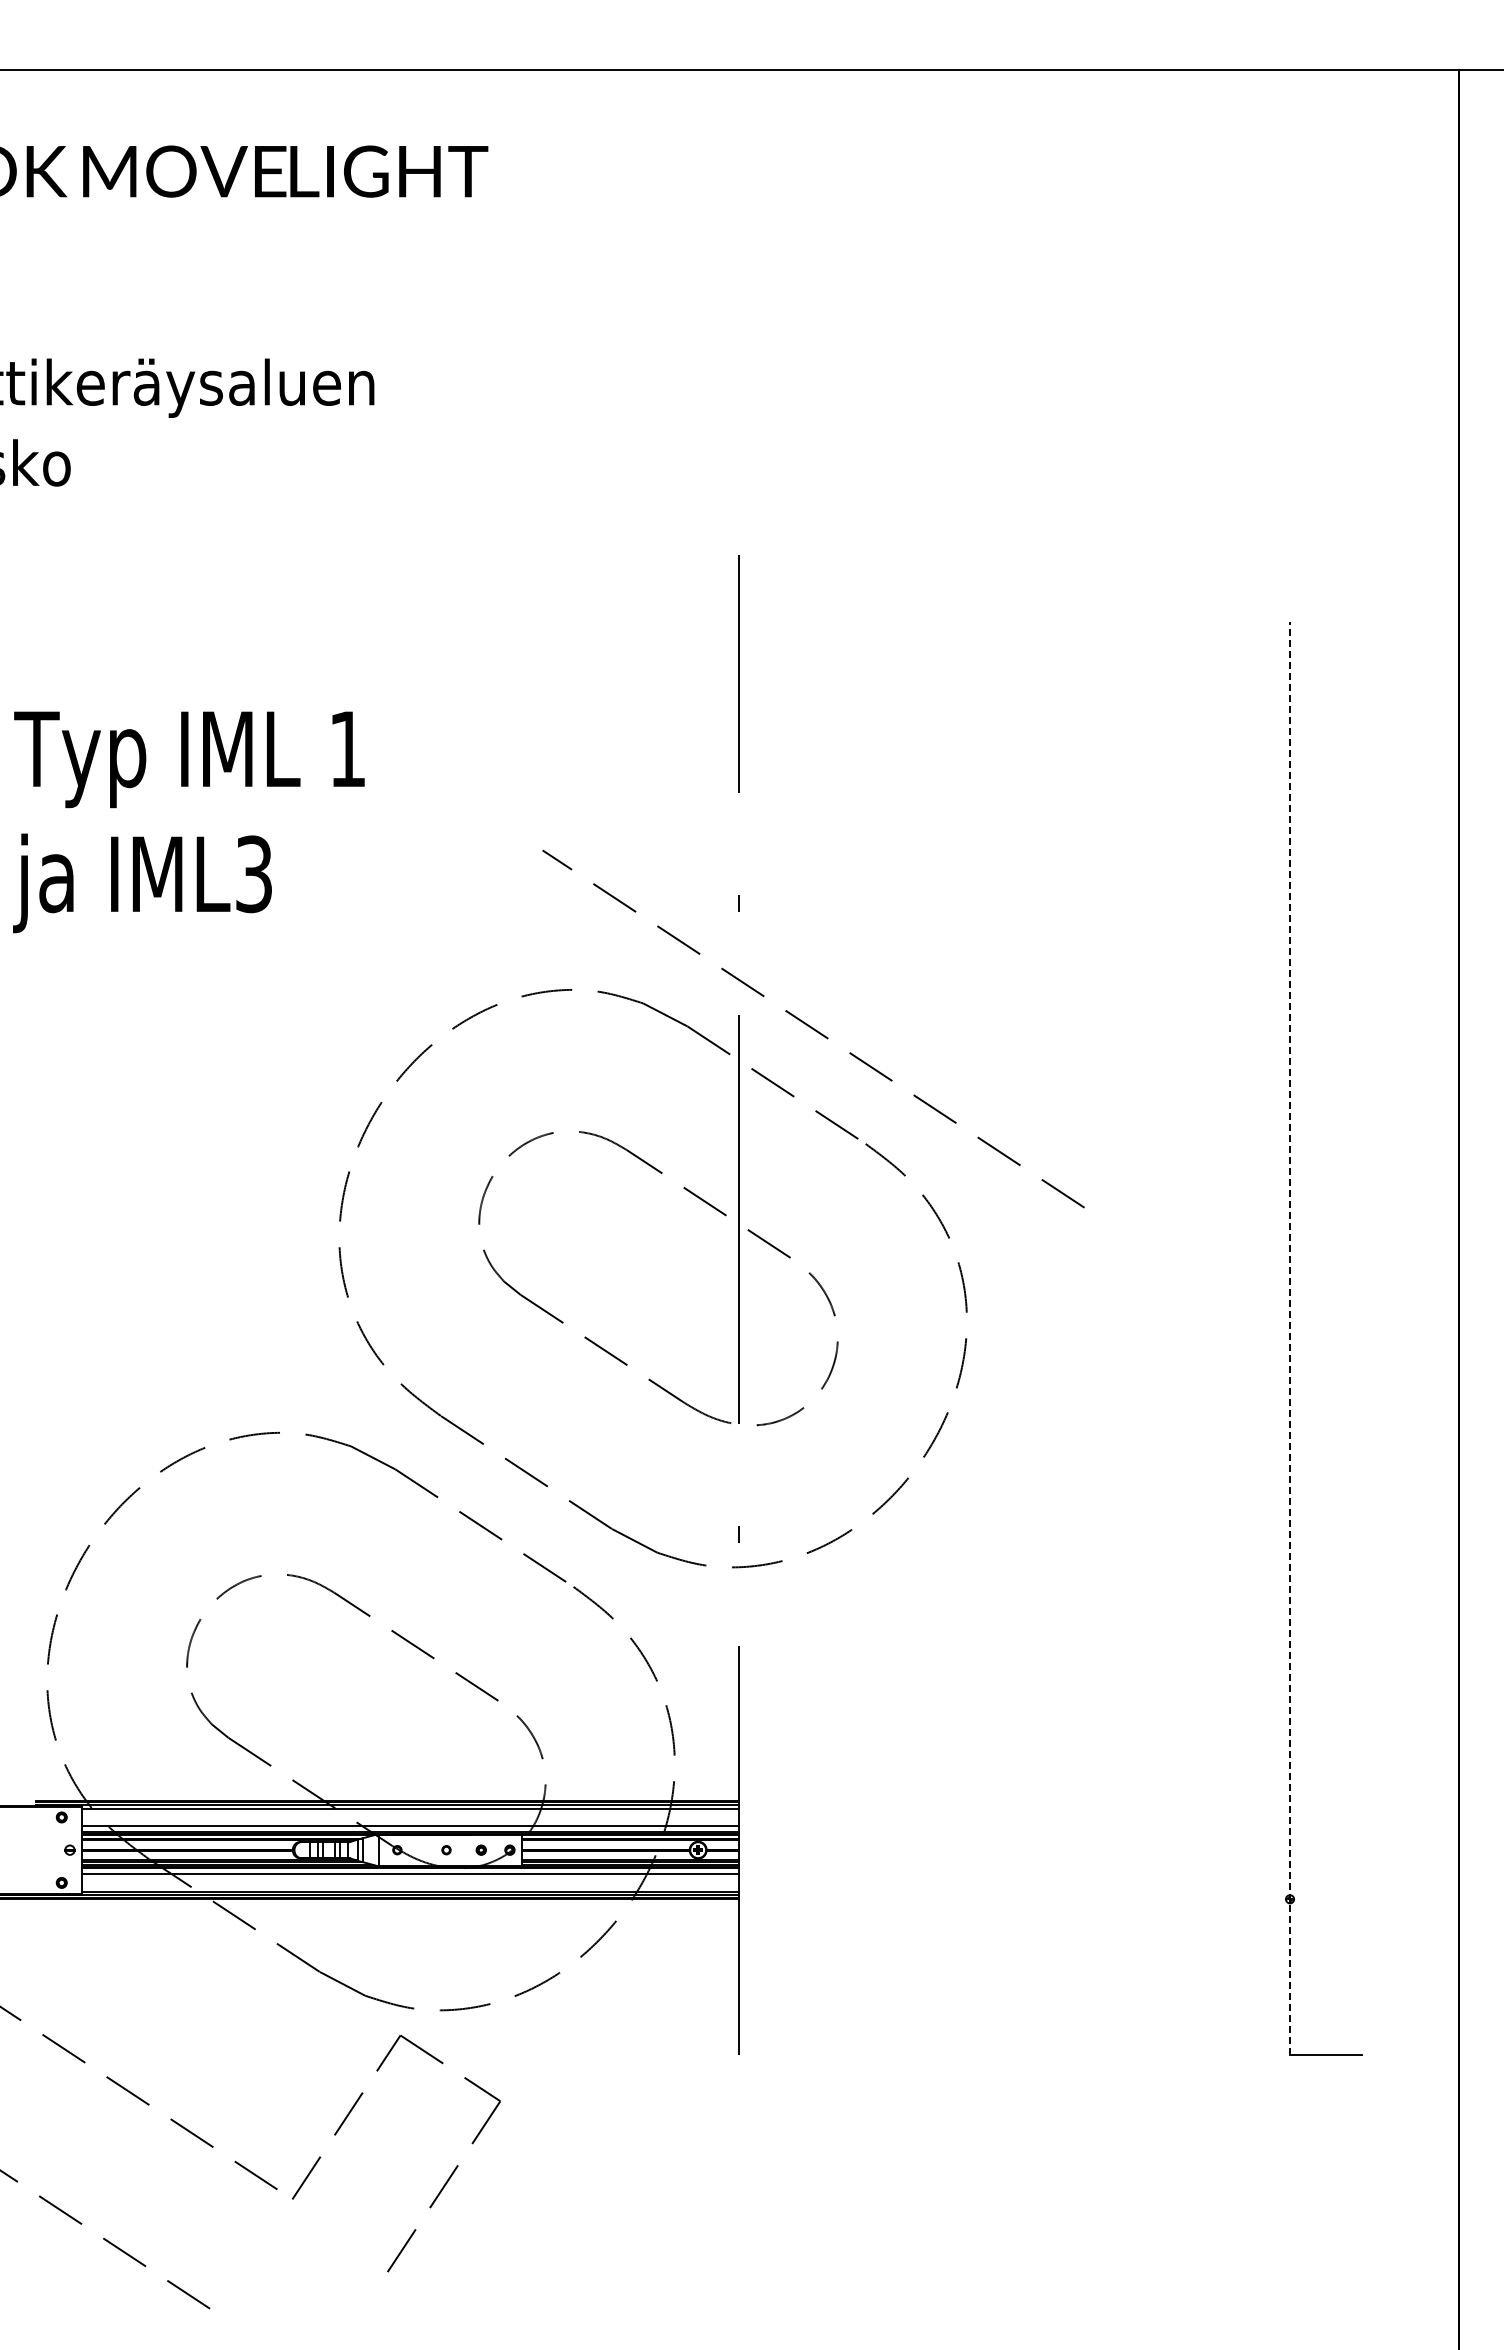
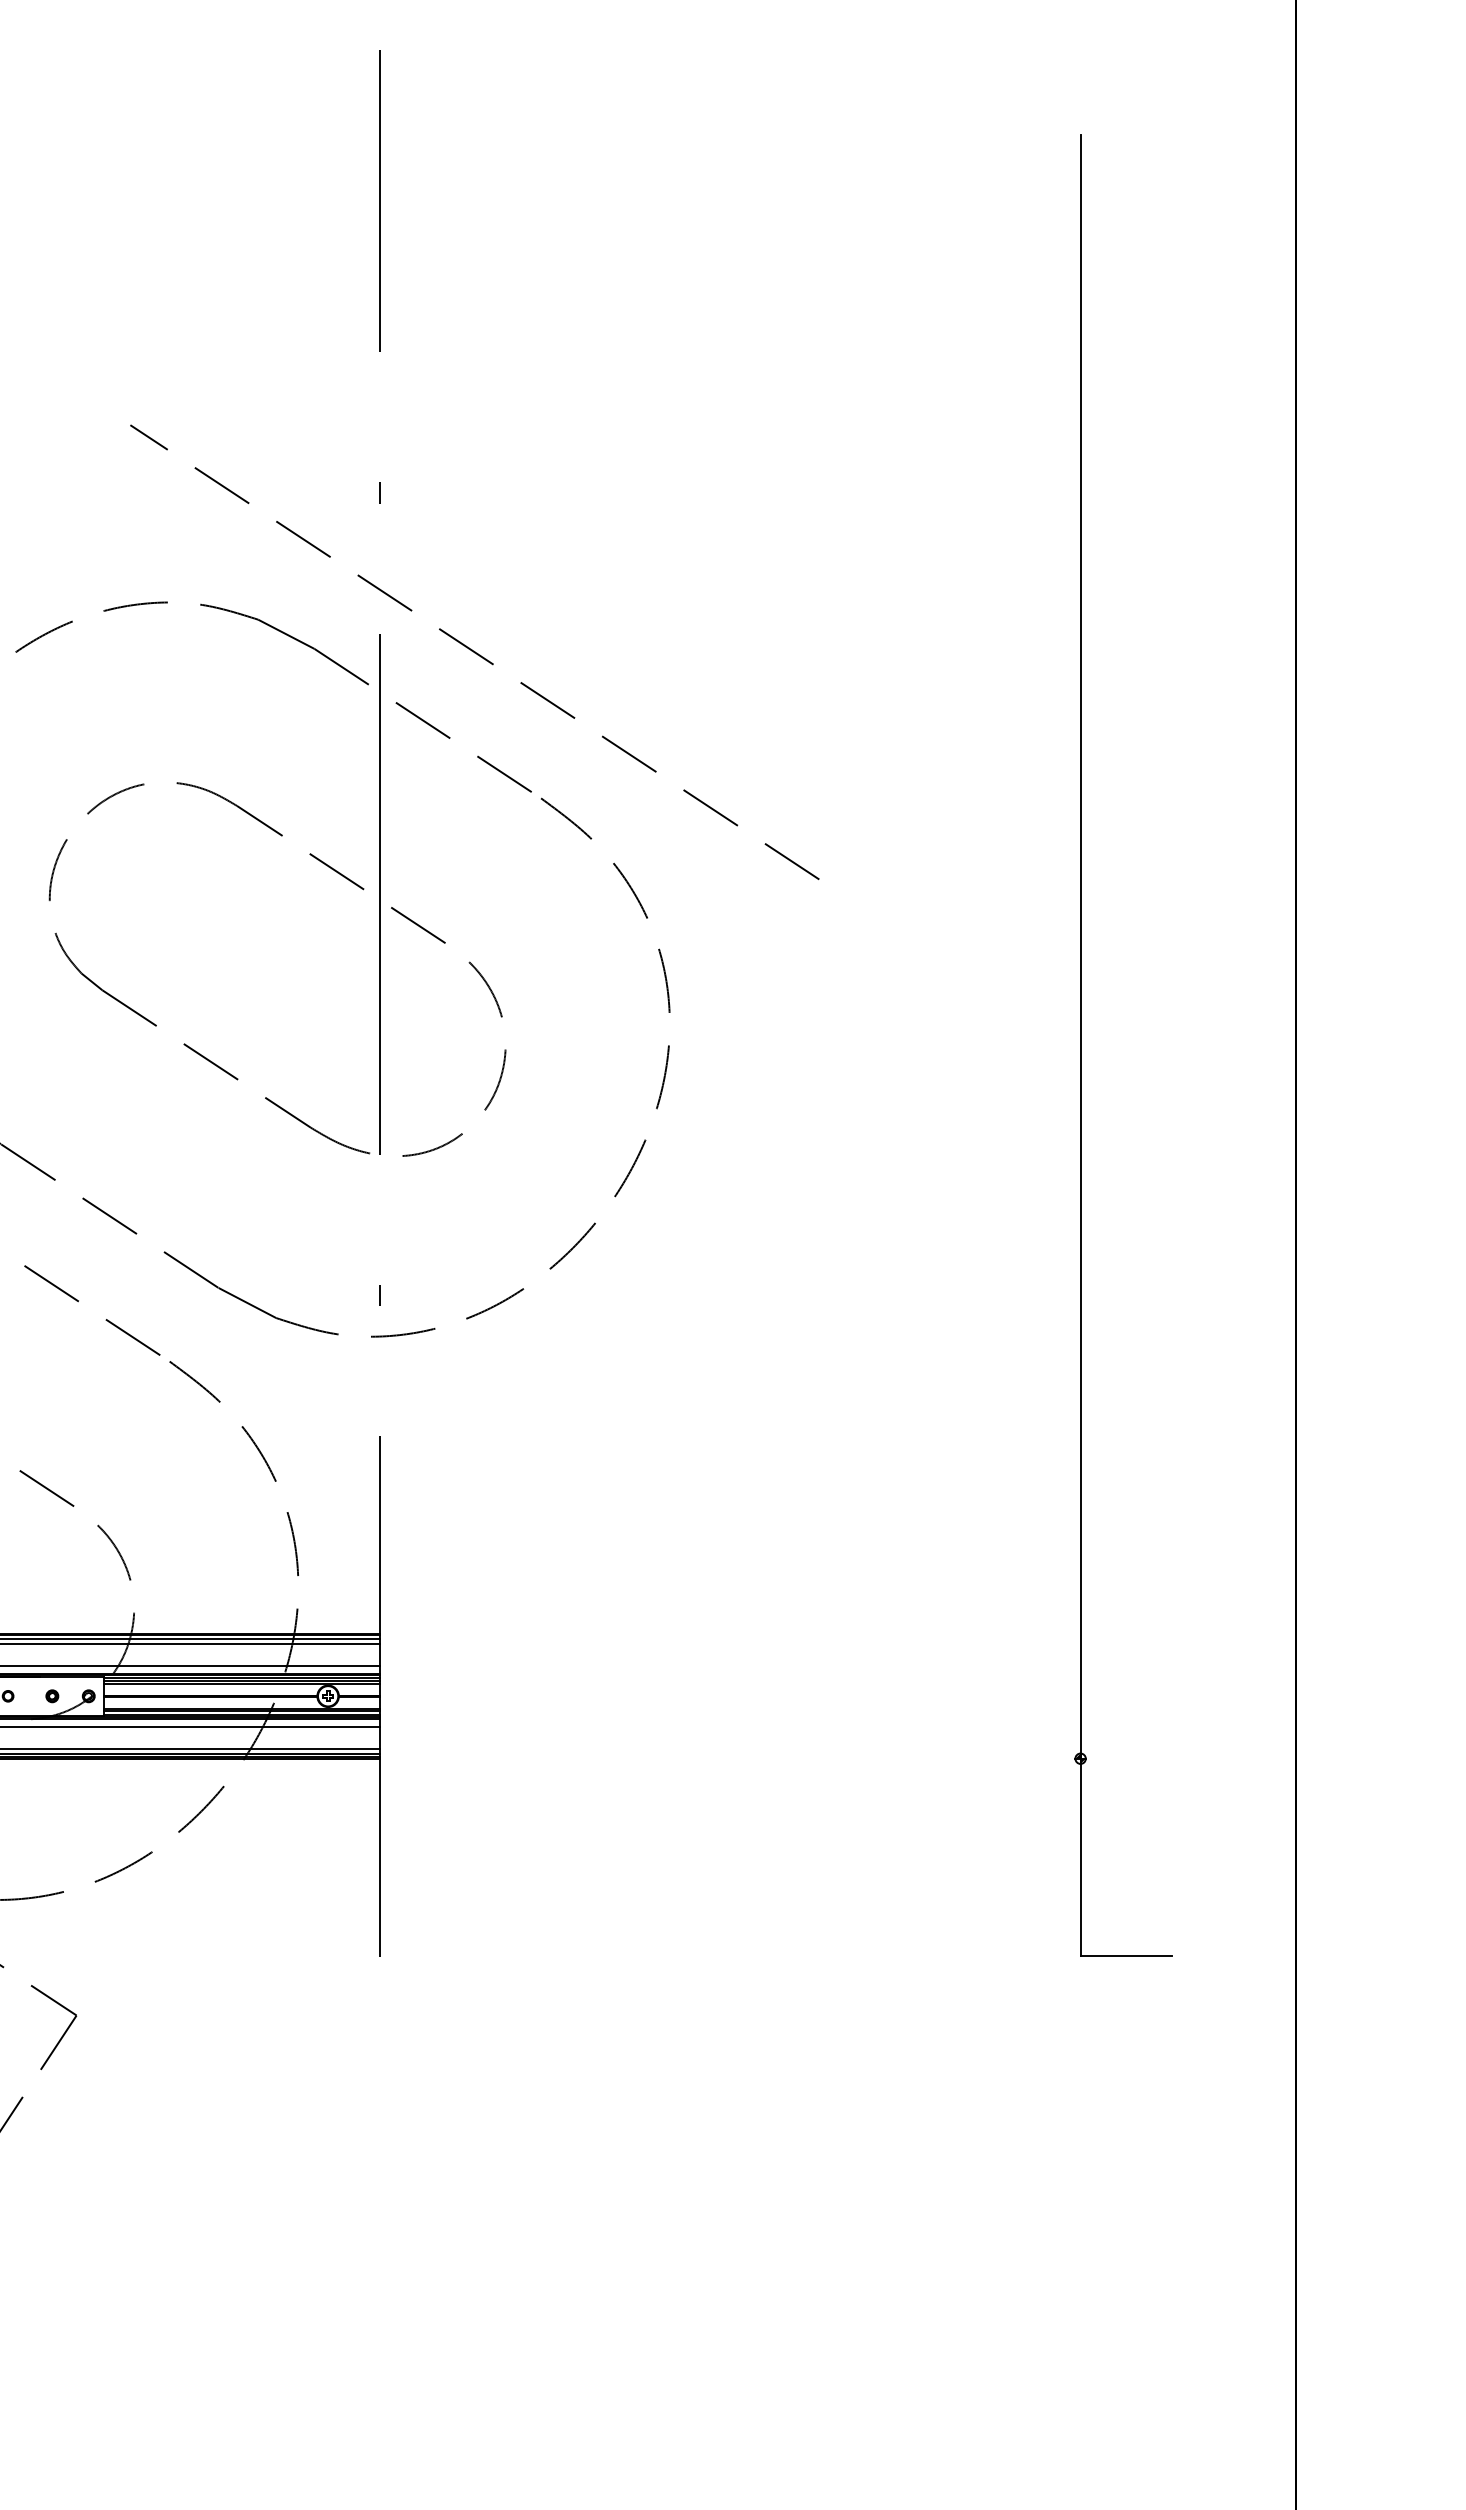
line: (1290, 1338) -> (1081, 1045), dashed -> solid

